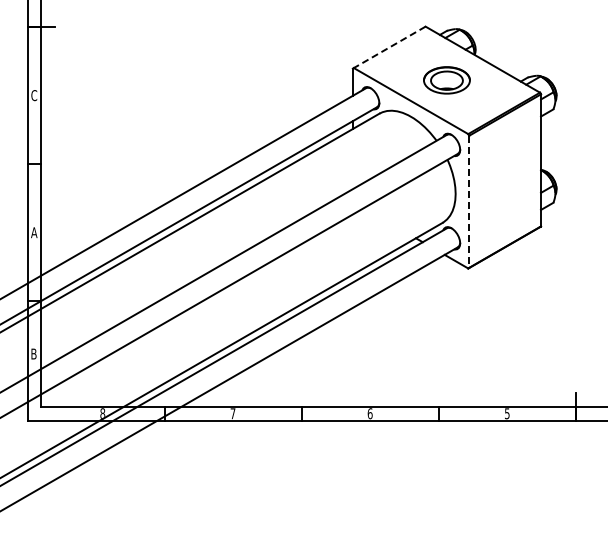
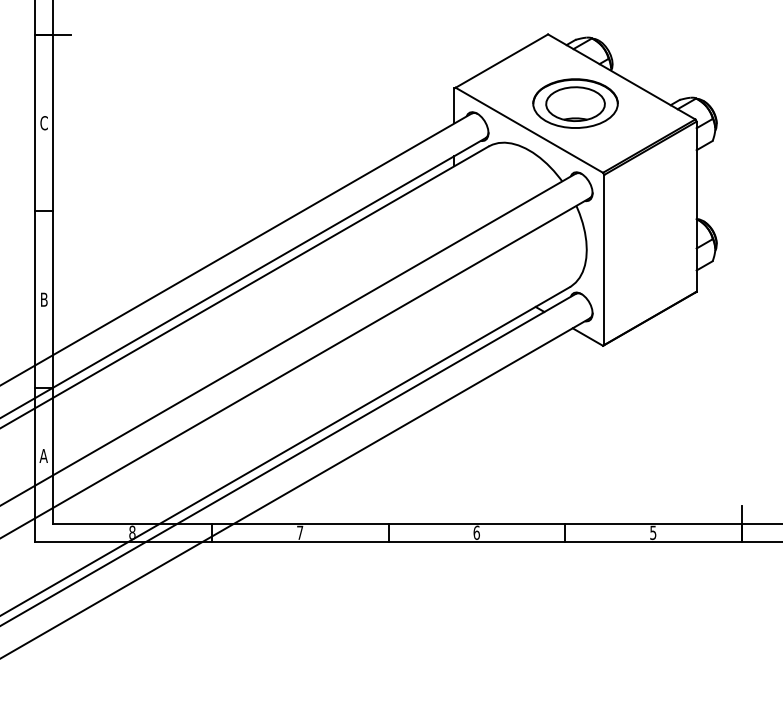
line: (389, 47) -> (501, 61), dashed -> solid
part: (446, 80) -> (574, 103), size x1.43
line: (469, 202) -> (604, 260), dashed -> solid
text: (34, 232) -> (44, 299), A -> B
text: (33, 353) -> (43, 455), B -> A

